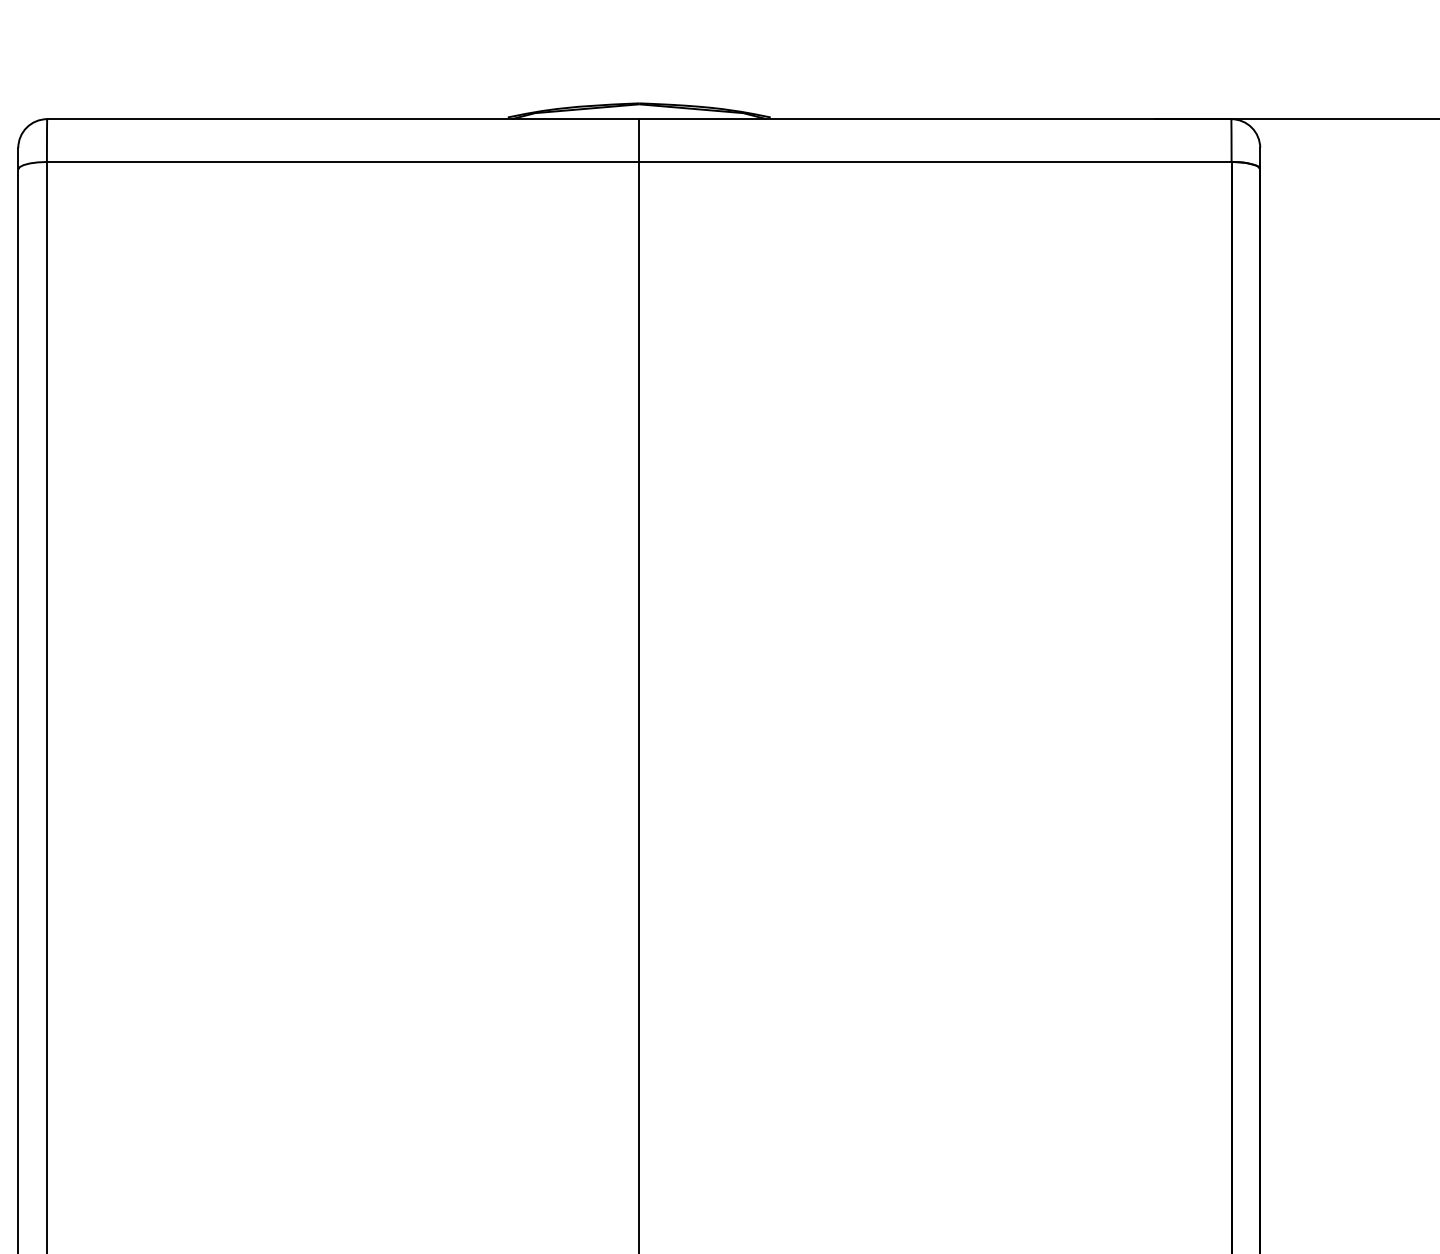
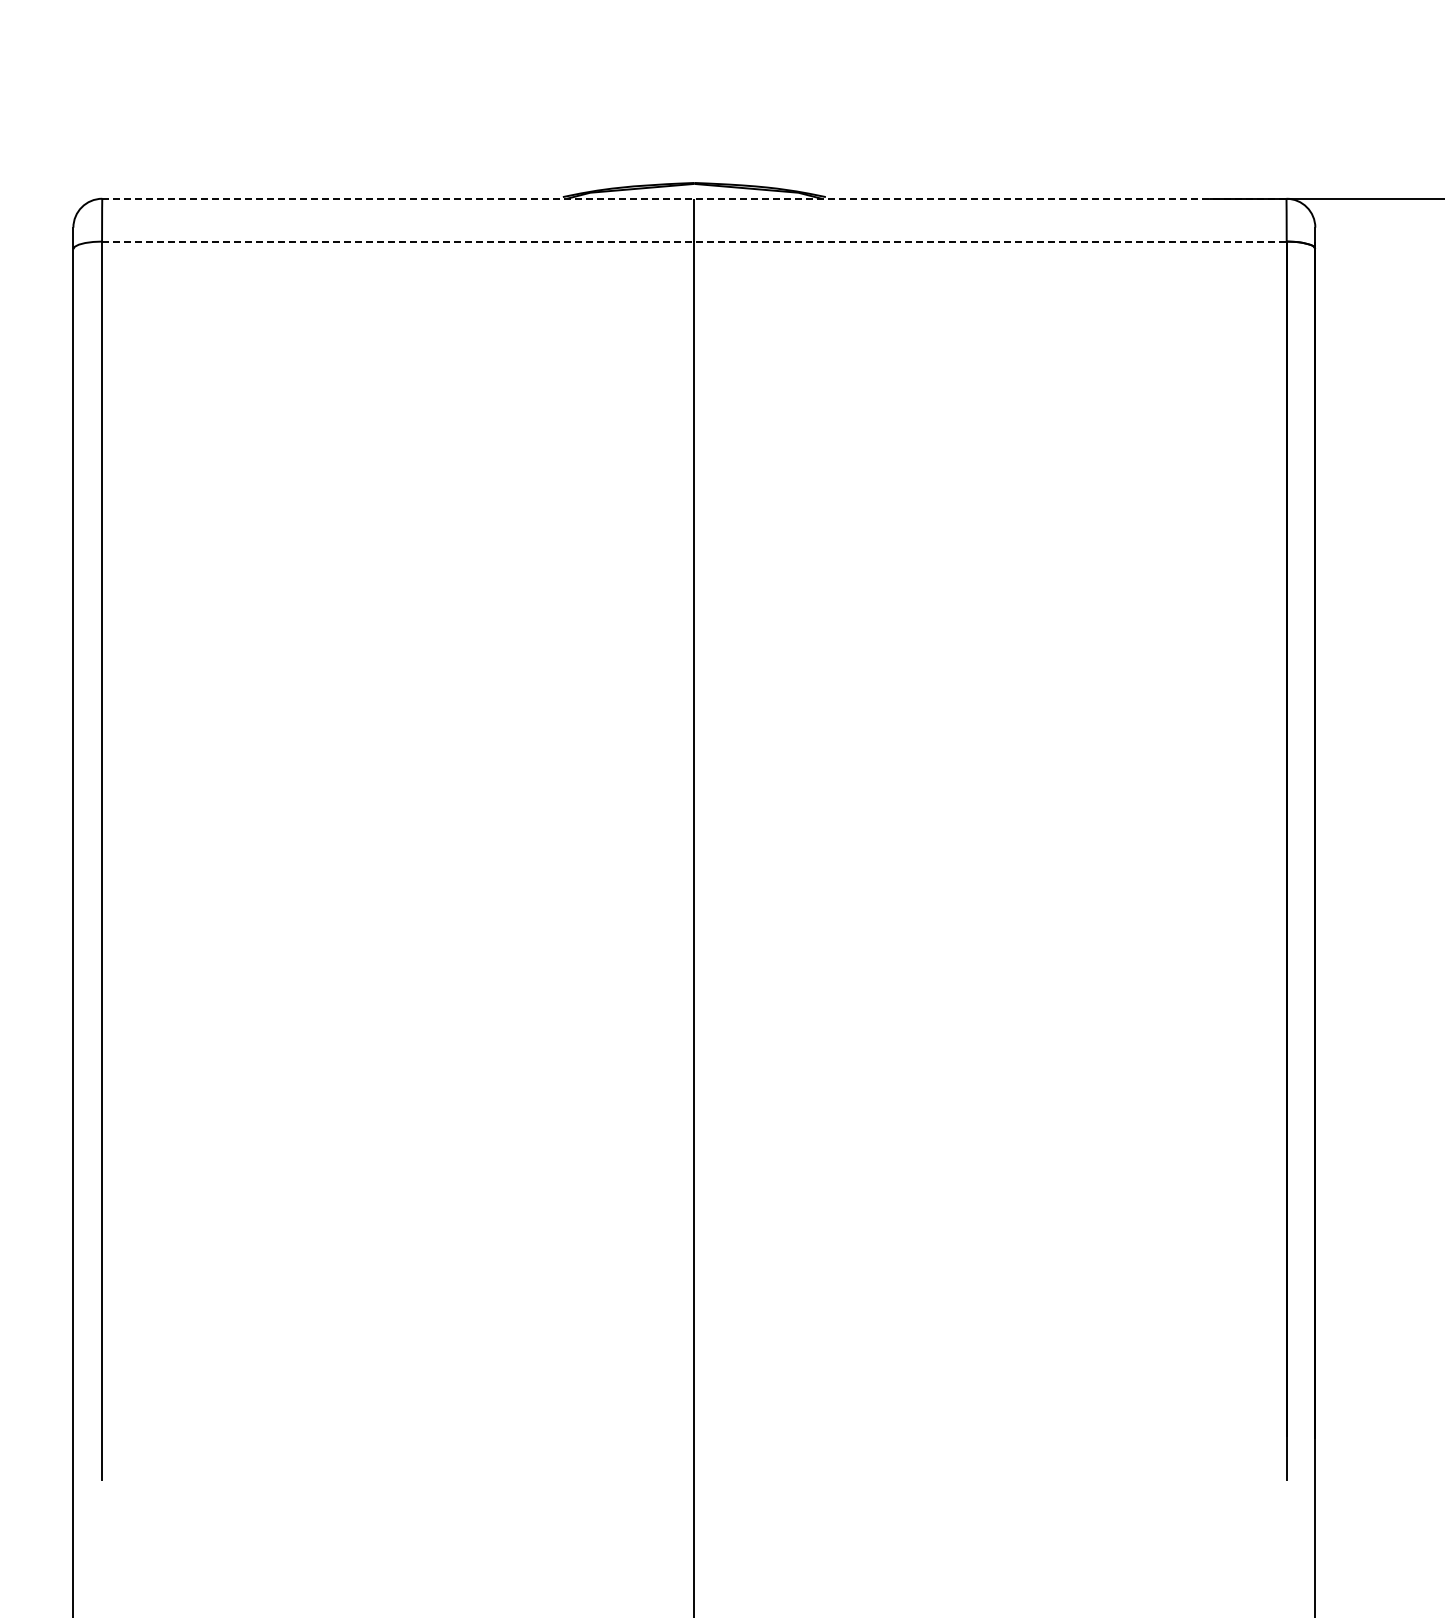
line: (638, 118) -> (693, 198), solid -> dashed
line: (639, 161) -> (694, 241), solid -> dashed

